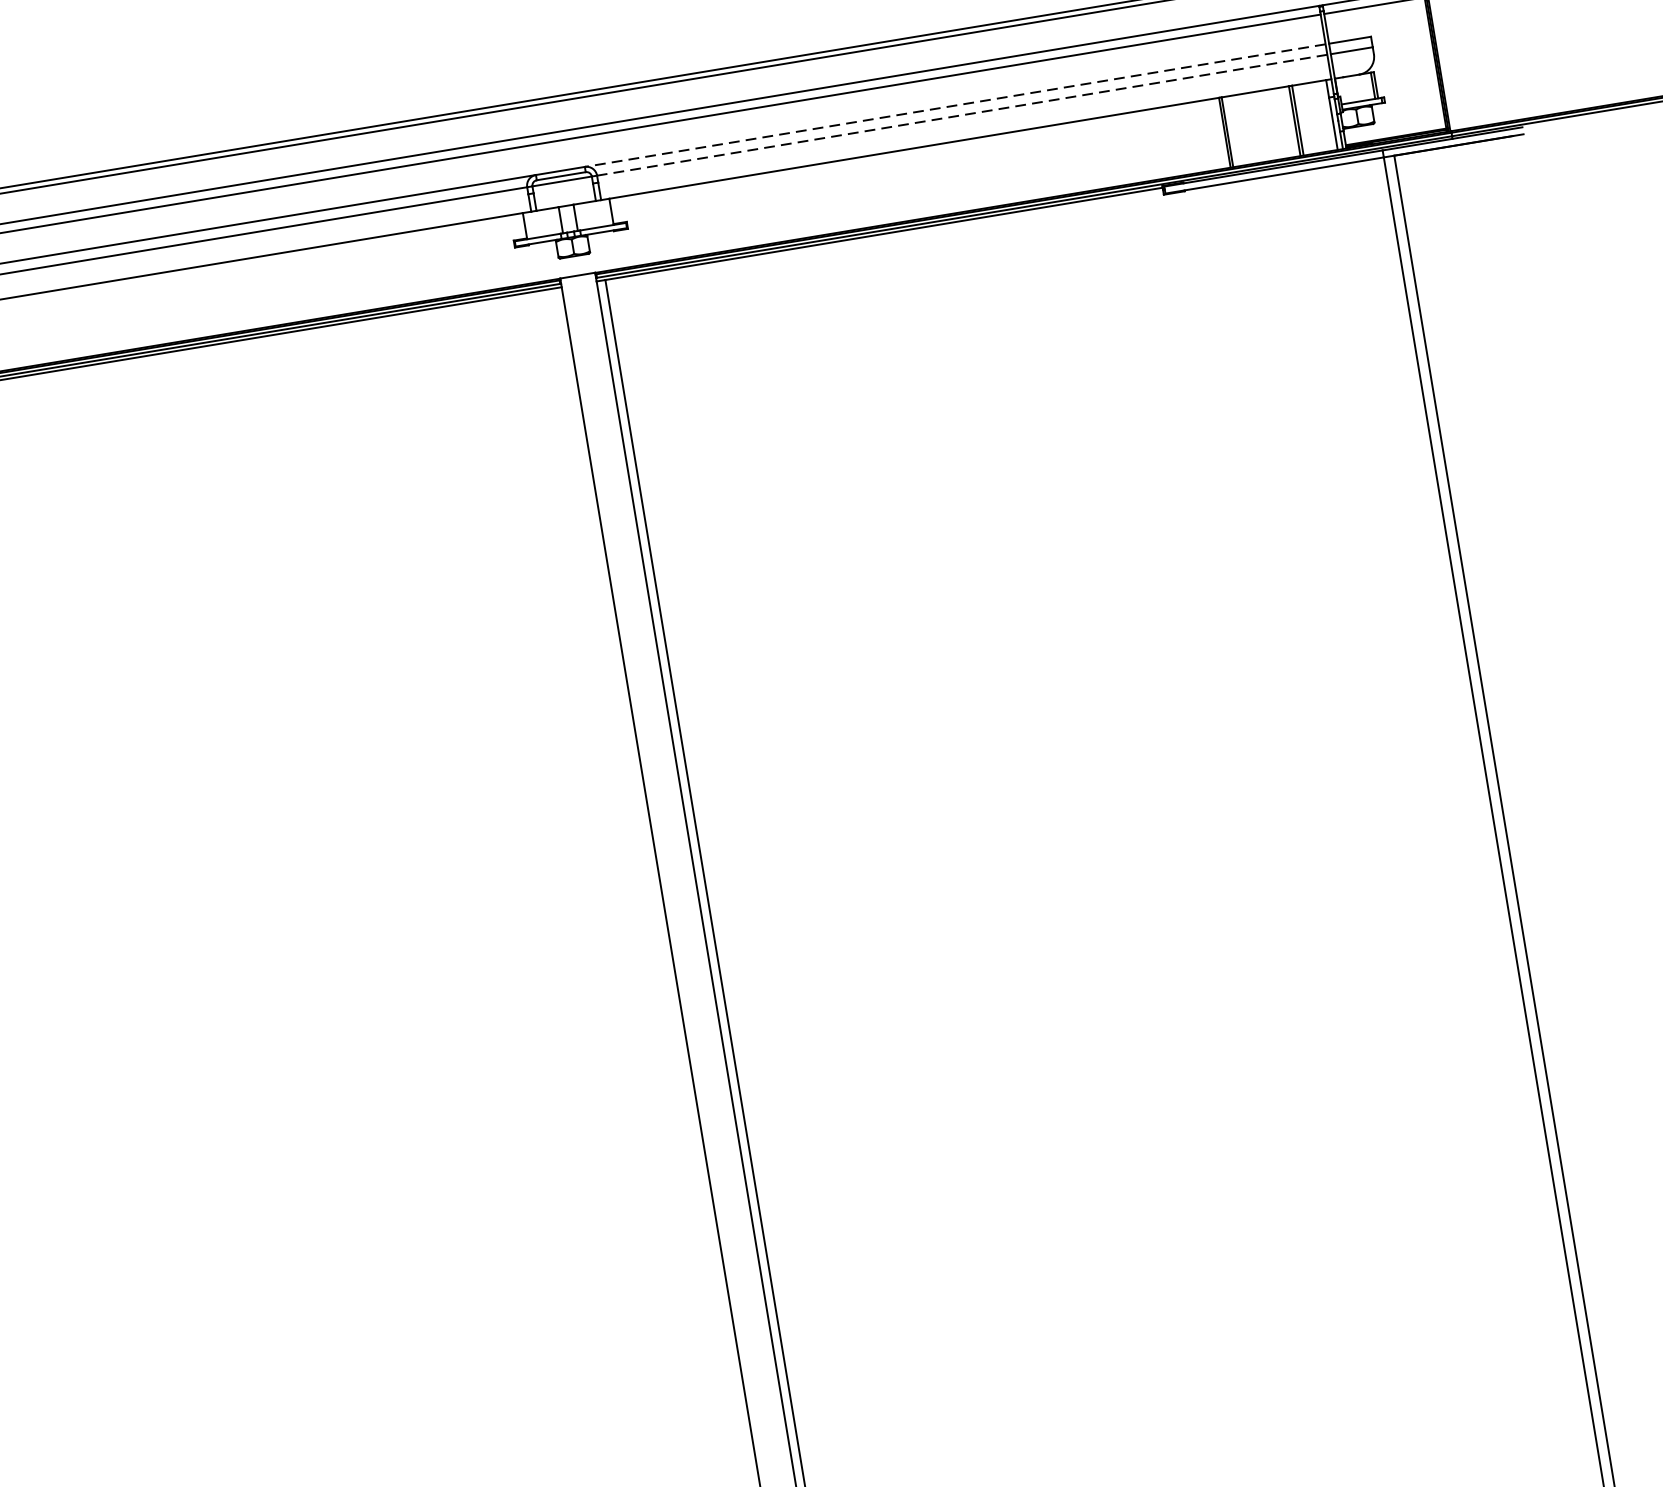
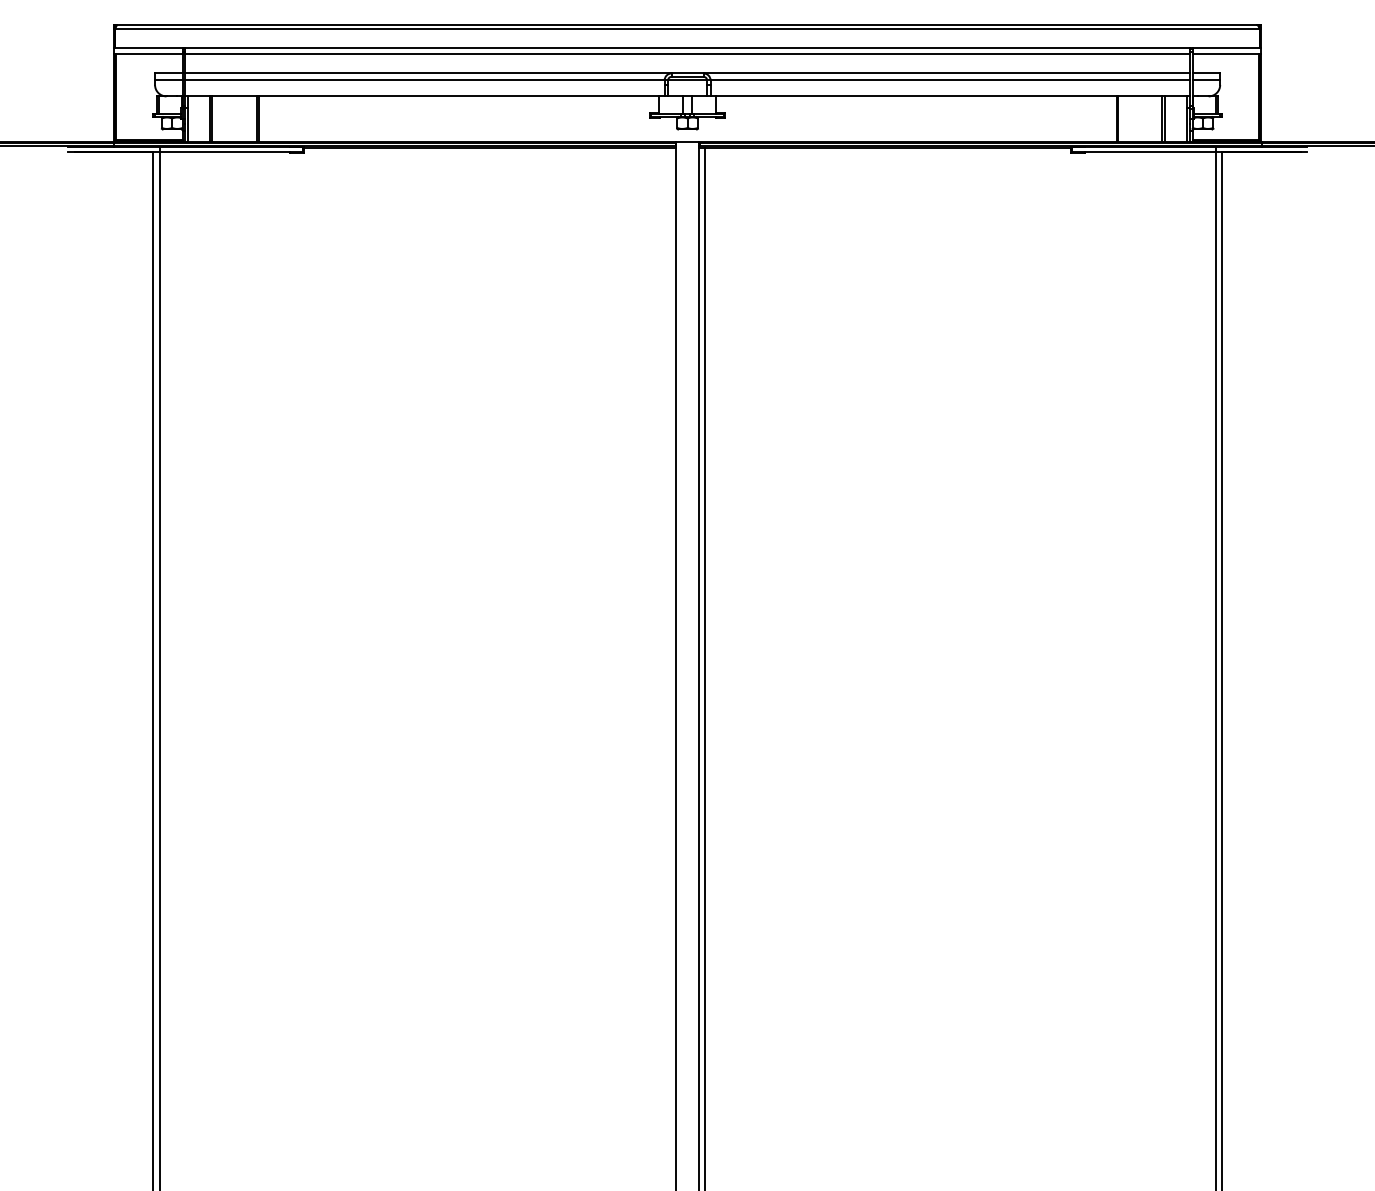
line: (954, 105) -> (946, 73), dashed -> solid
line: (962, 115) -> (950, 80), dashed -> solid

